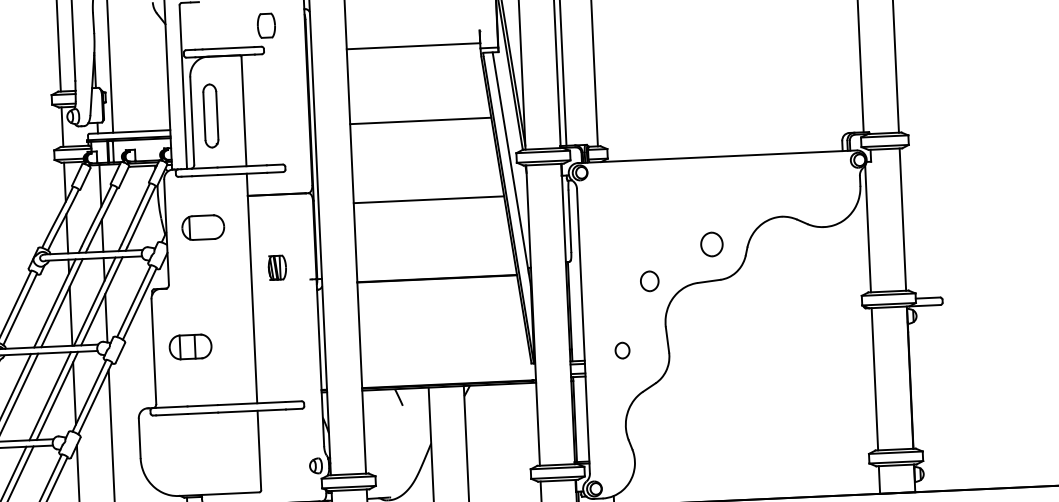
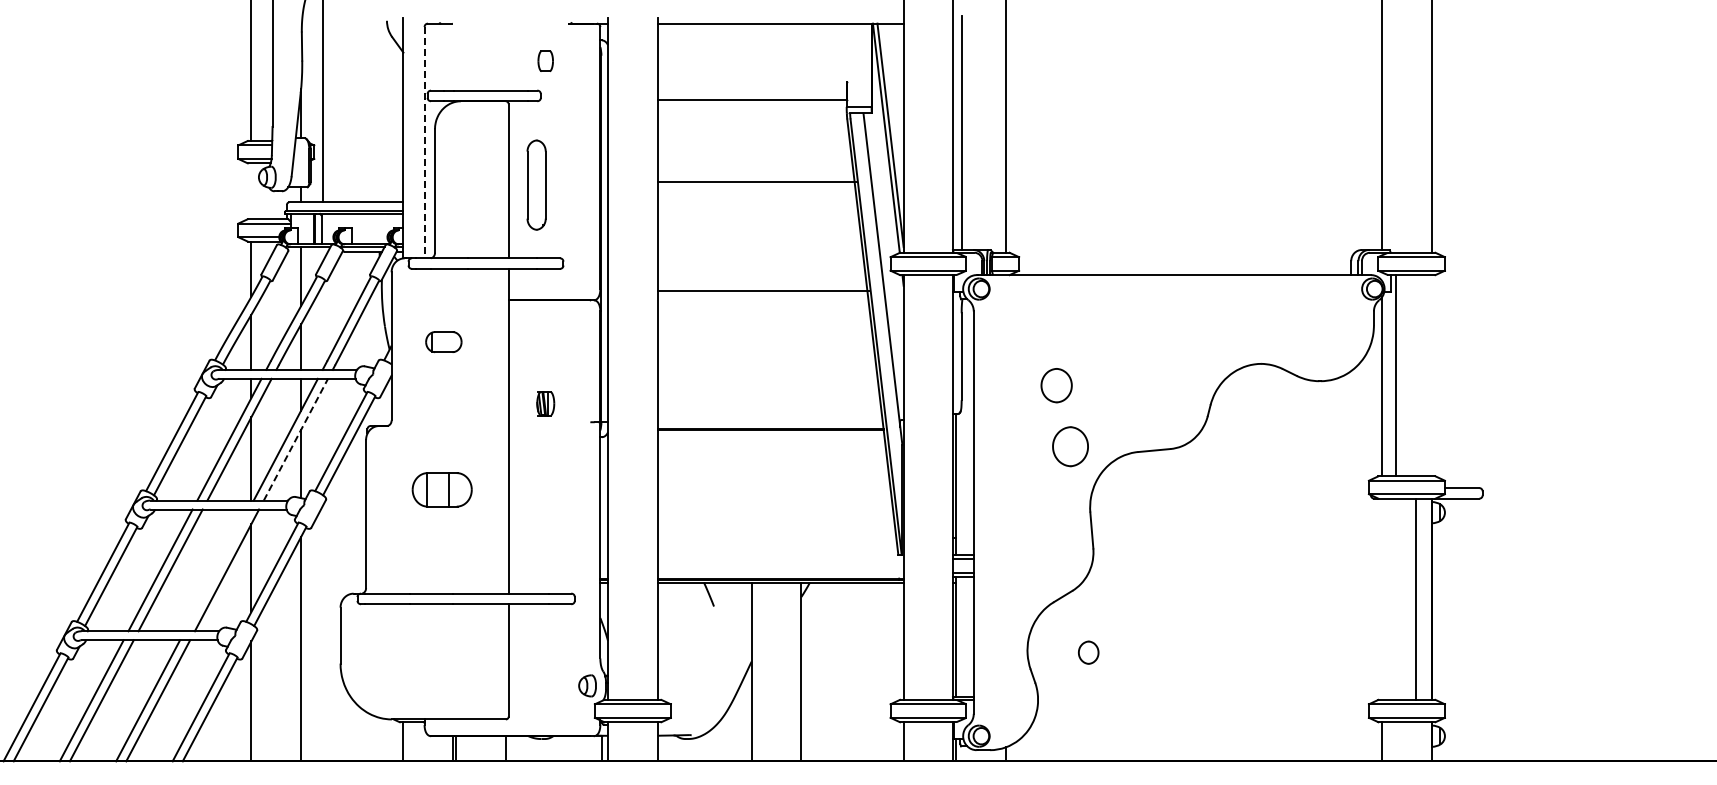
part: (266, 25) -> (545, 60), size x0.6
line: (183, 87) -> (424, 142), solid -> dashed
part: (210, 115) -> (536, 184), moved
line: (420, 120) -> (757, 181), moved
line: (62, 127) -> (251, 191), removed
line: (428, 199) -> (763, 291), moved
line: (902, 219) -> (1395, 375), moved
part: (203, 227) -> (443, 341), size x0.6
part: (711, 244) -> (1056, 385), moved
part: (277, 267) -> (545, 403), size x0.7
part: (649, 281) -> (1070, 446), size x1.4
line: (101, 301) -> (295, 439), solid -> dashed
part: (190, 346) -> (441, 489), moved
part: (622, 350) -> (1088, 652), moved
line: (875, 378) -> (1416, 598), moved
line: (49, 396) -> (216, 570), removed

